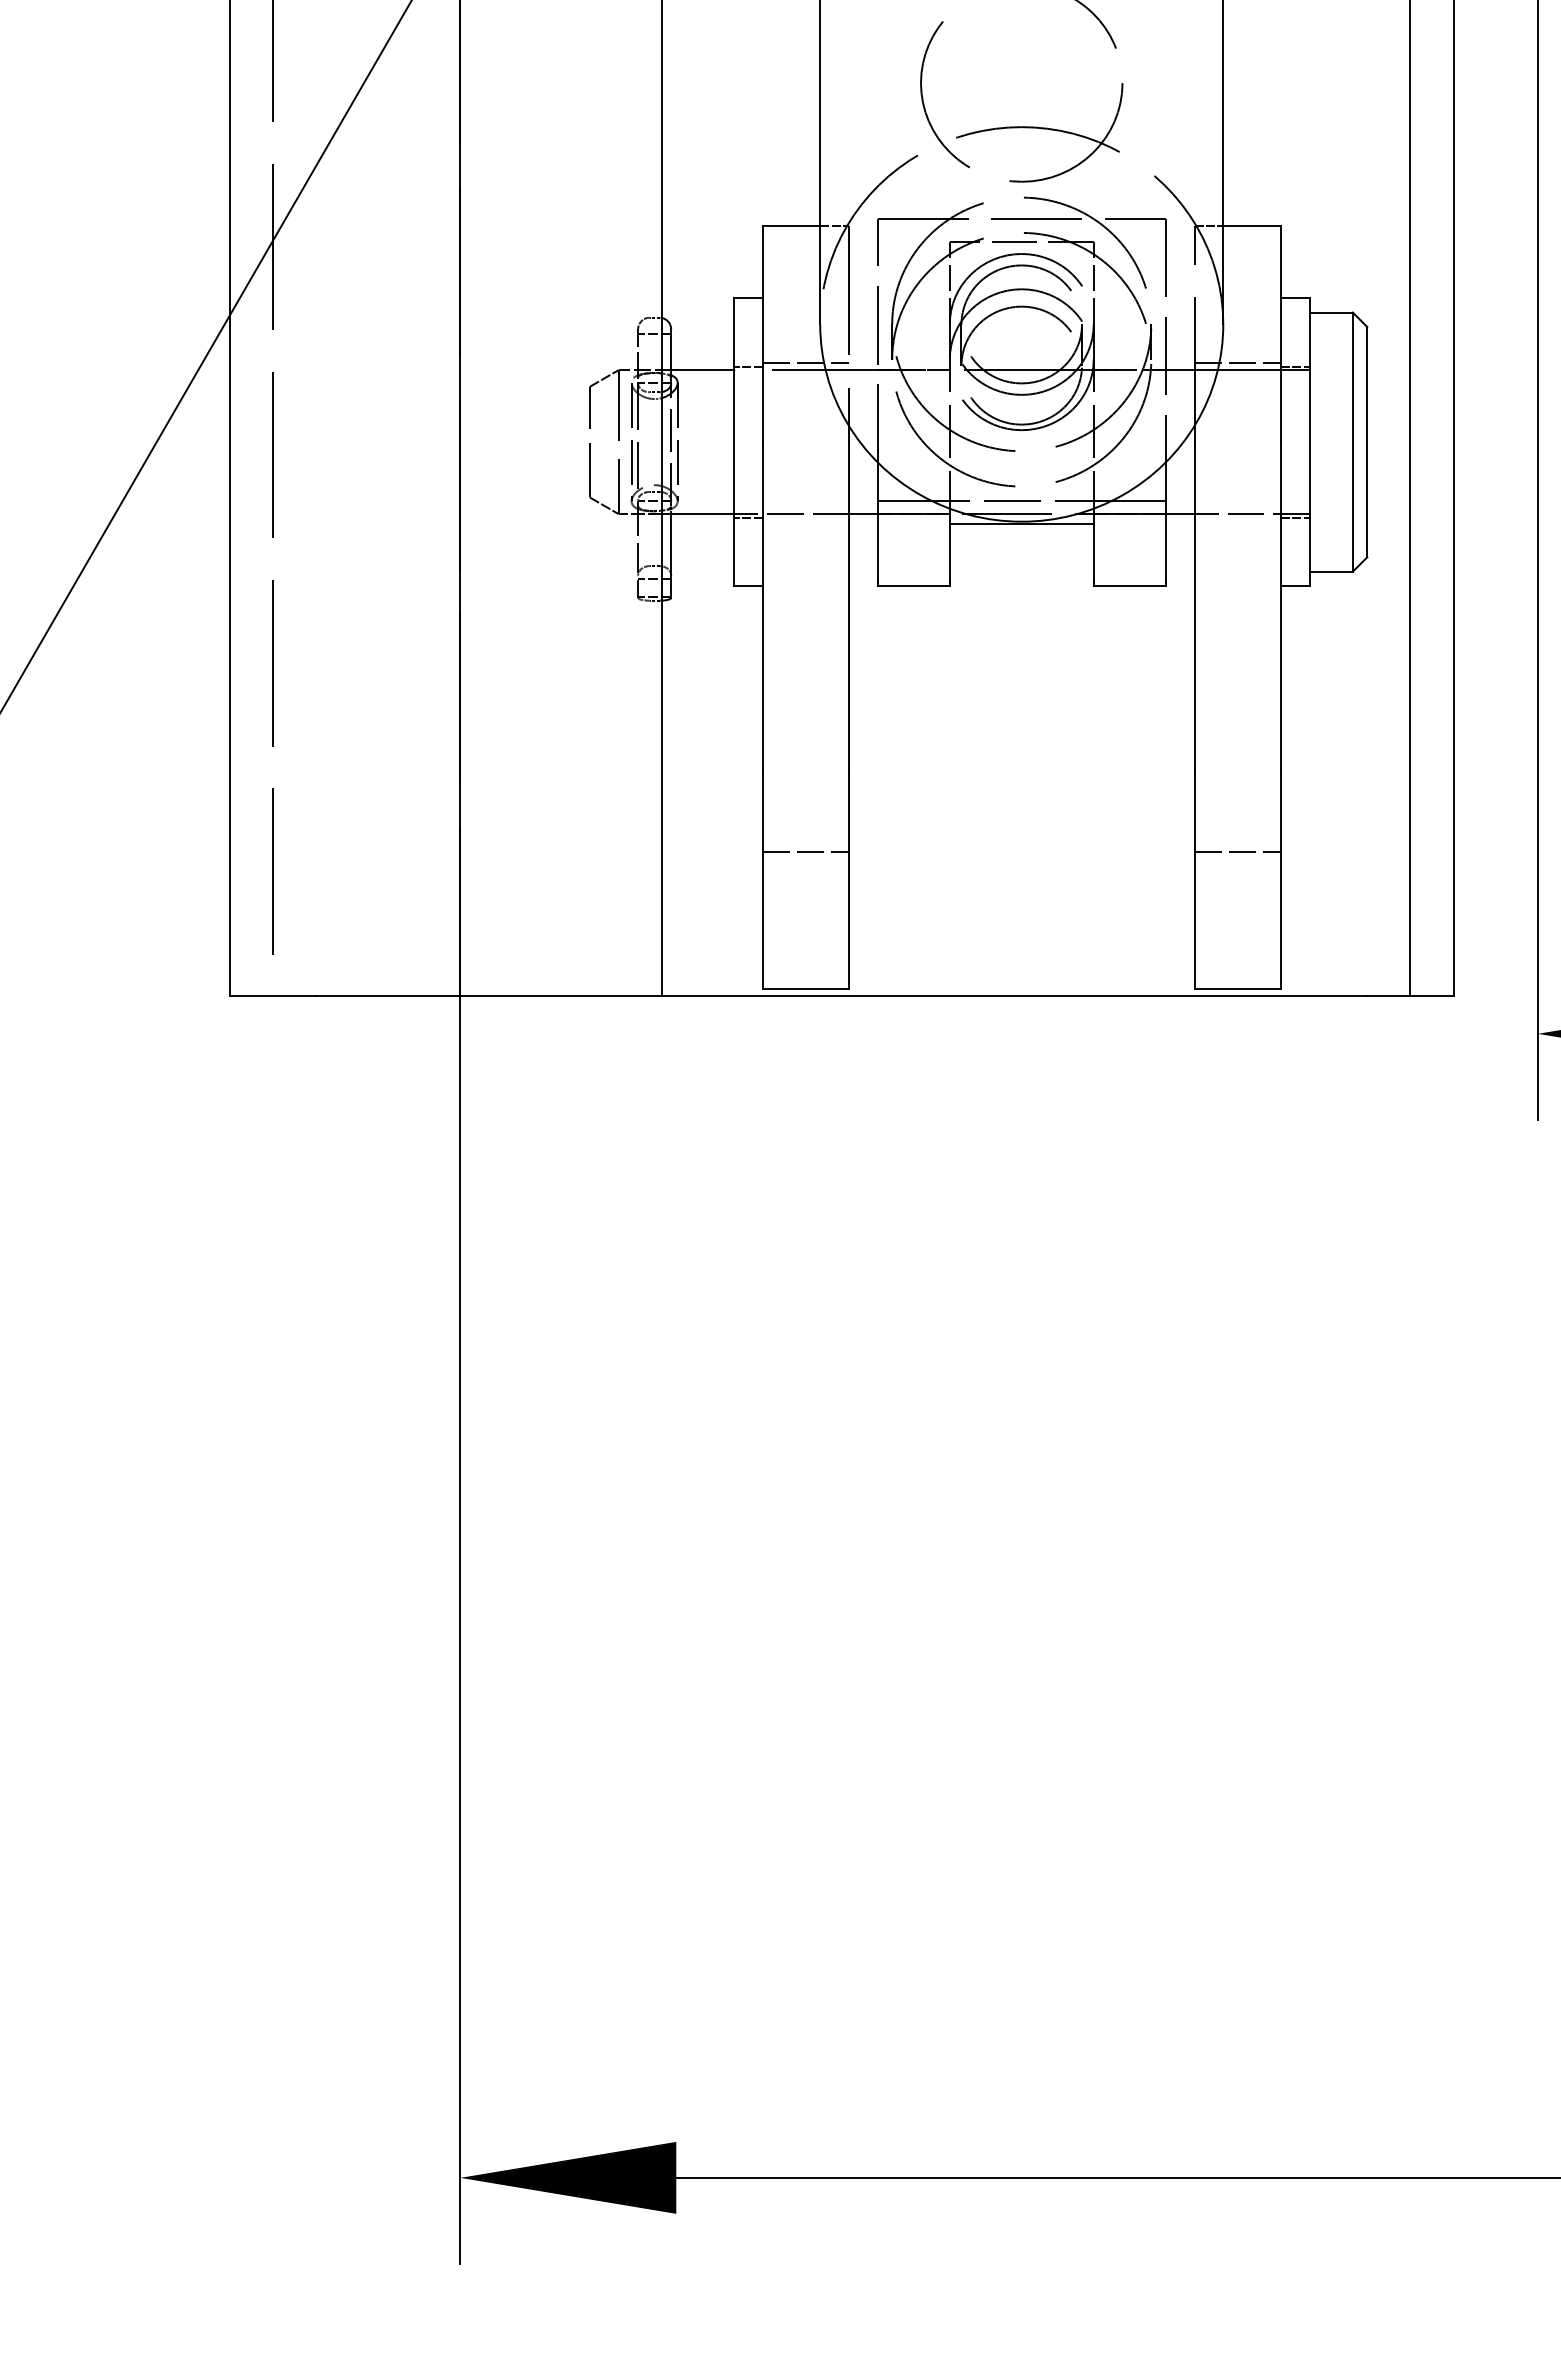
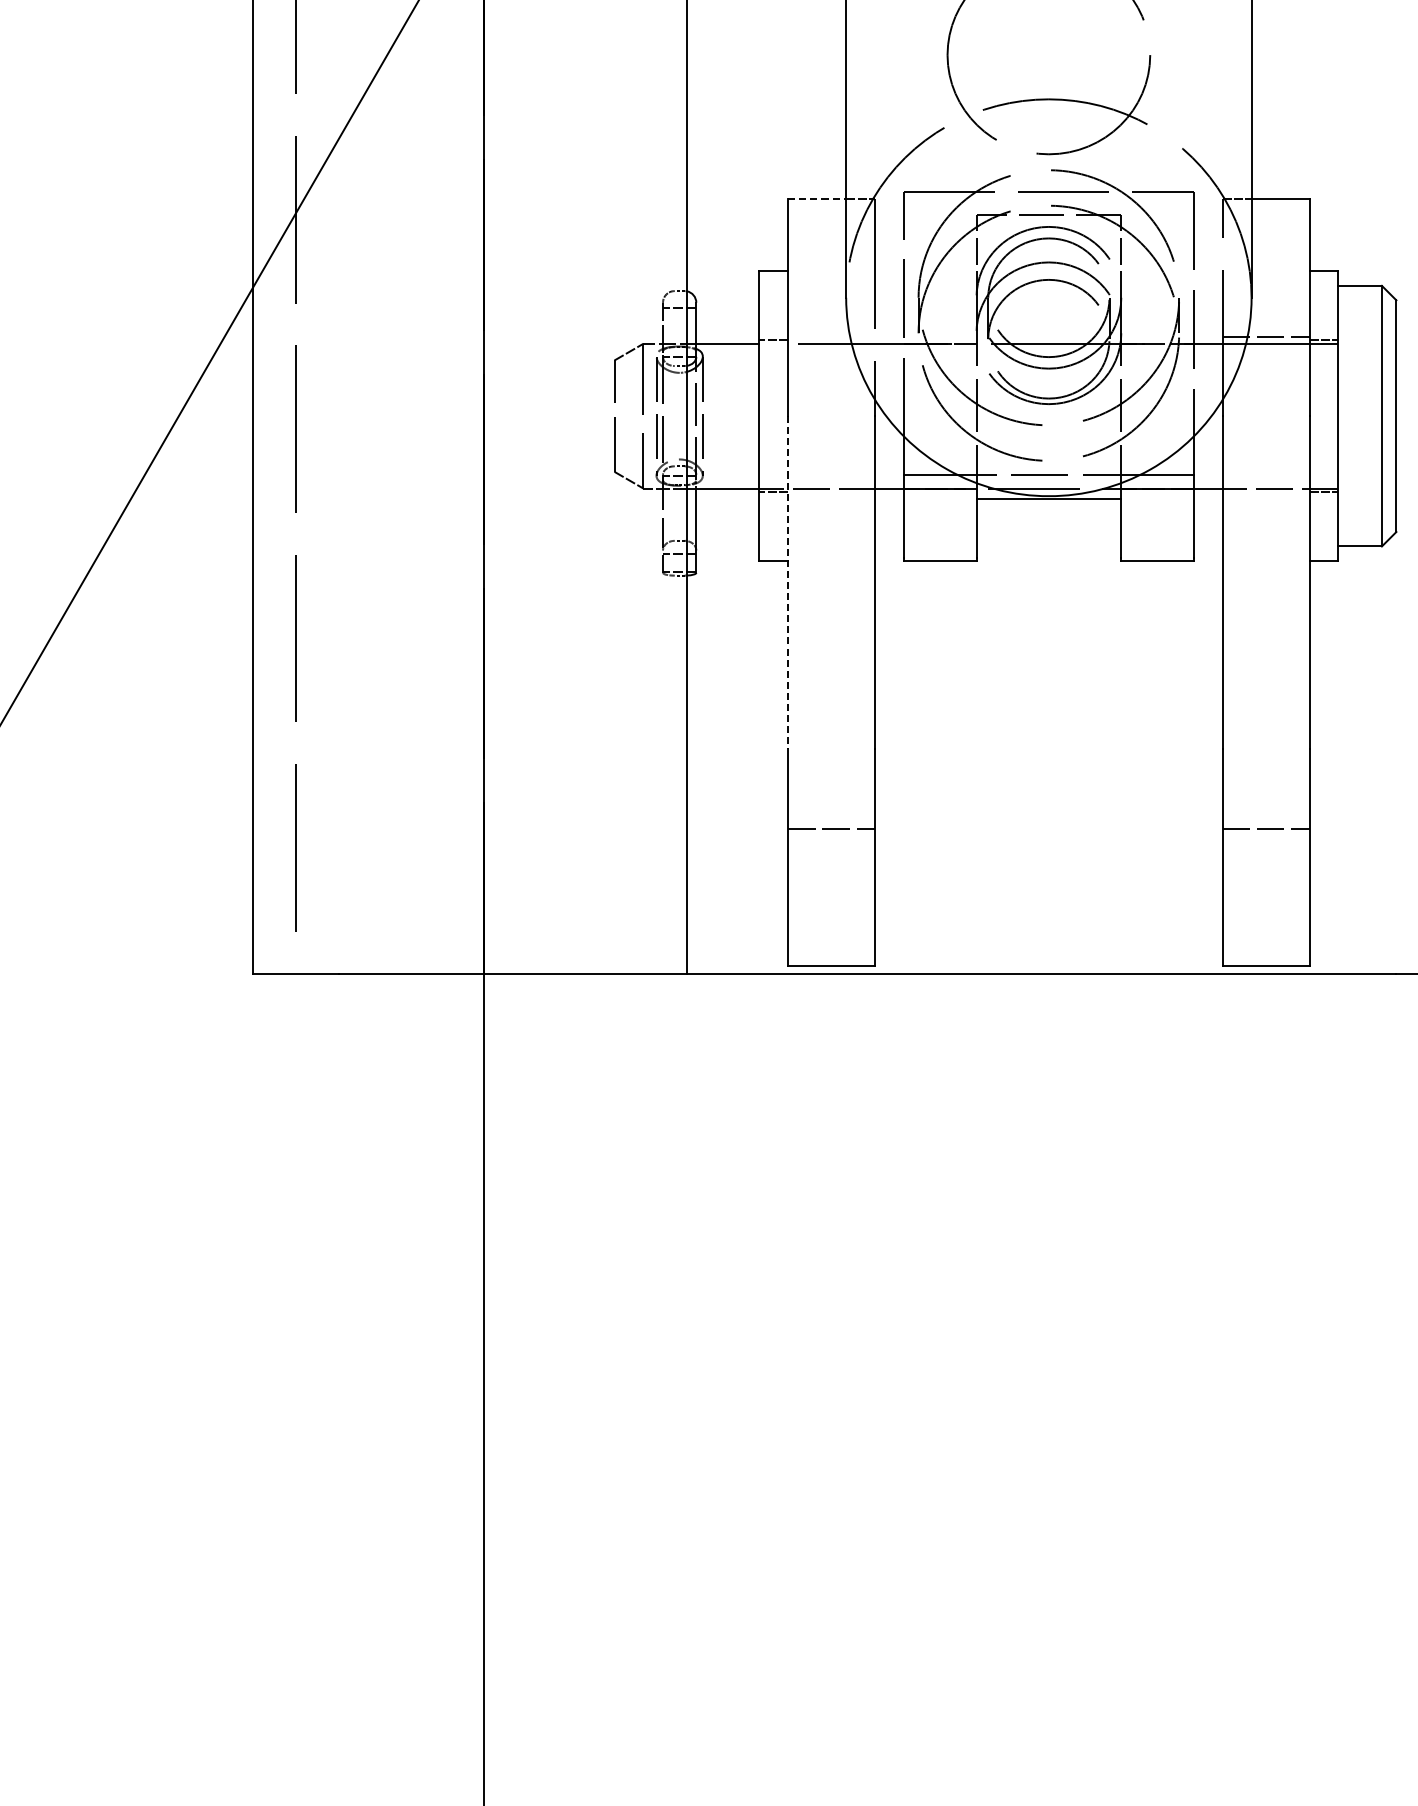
line: (791, 226) -> (817, 199), solid -> dashed
line: (805, 362) -> (831, 336), removed
line: (762, 607) -> (788, 582), solid -> dashed

